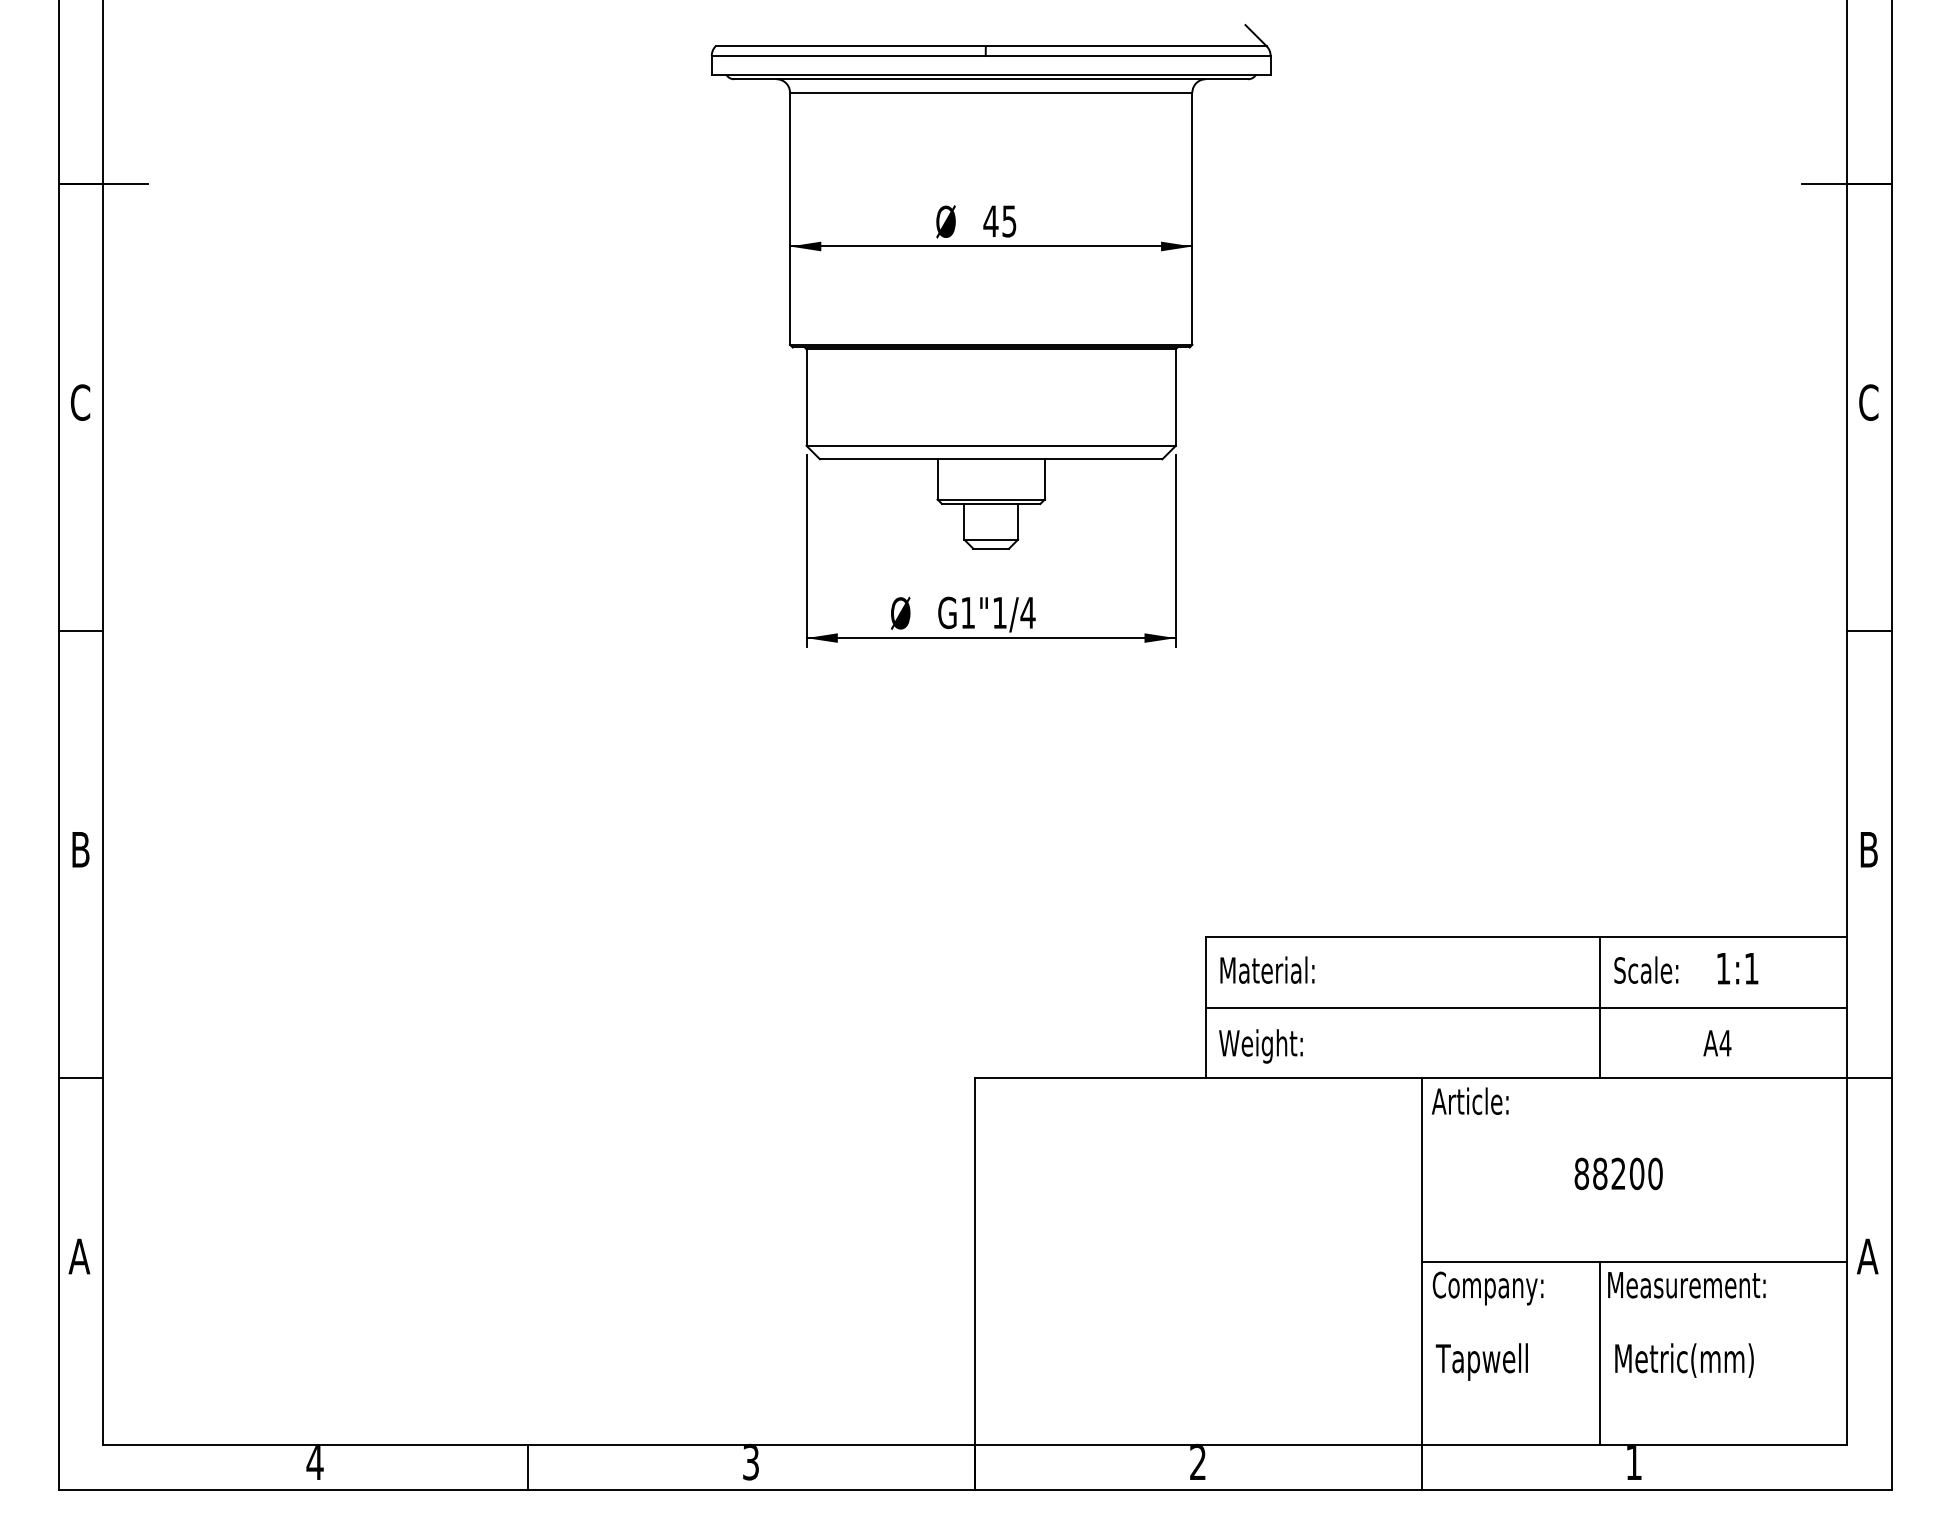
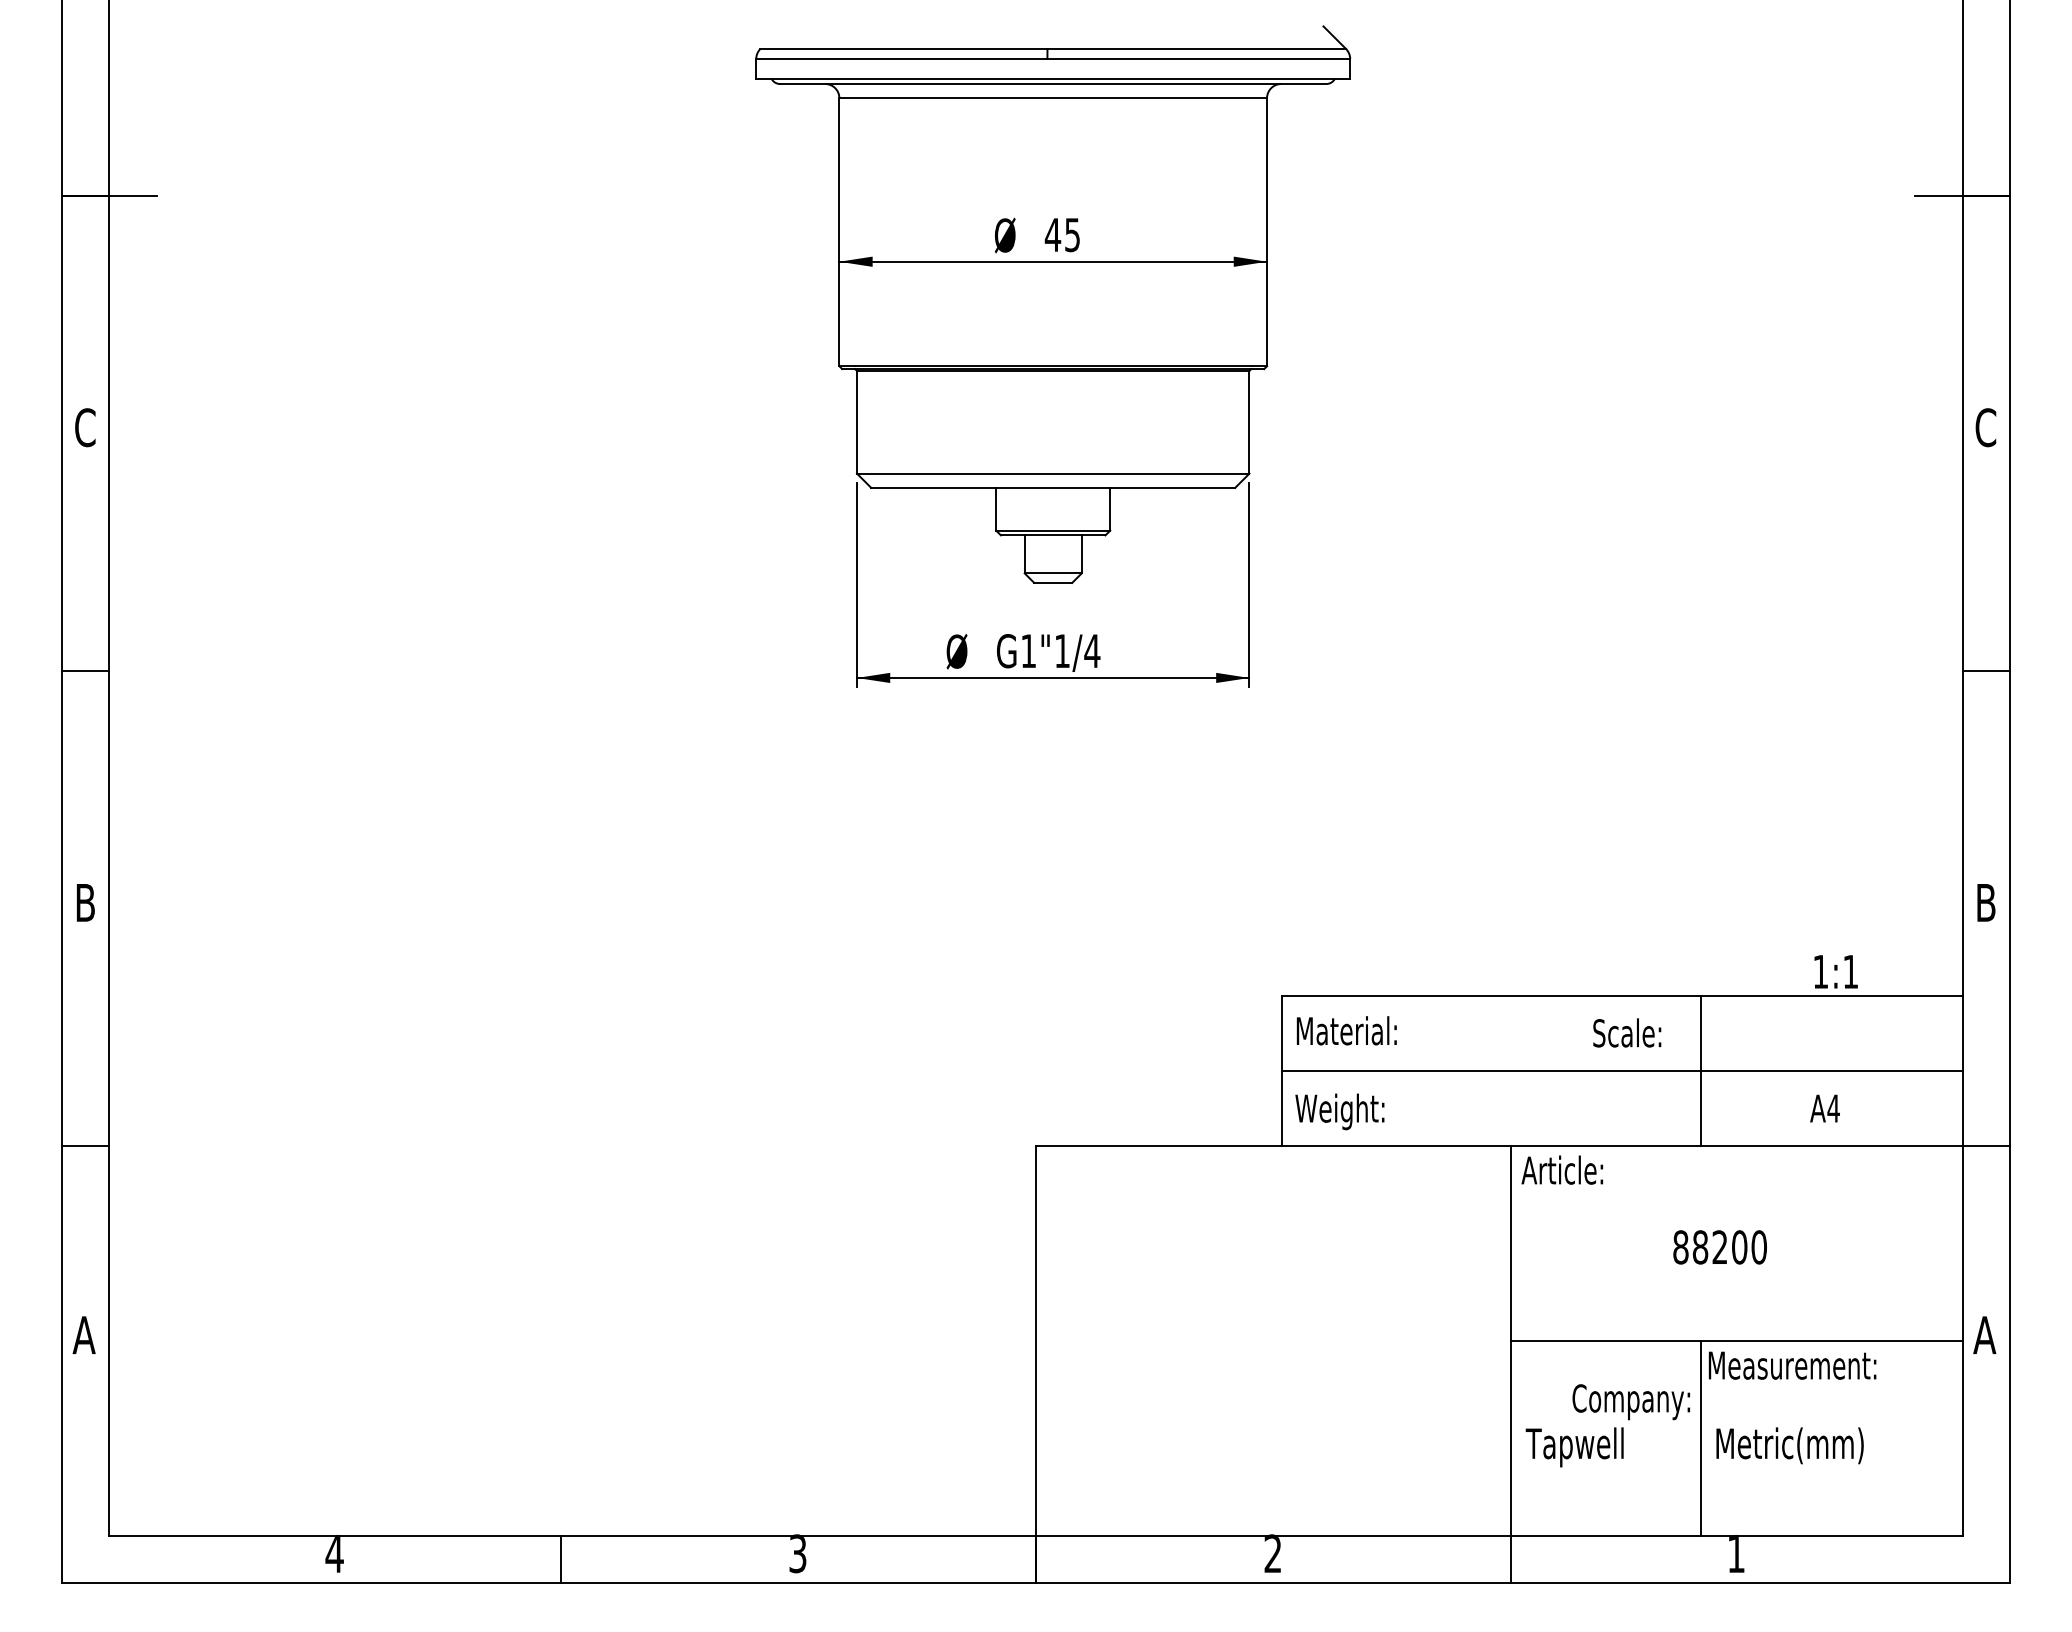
text: (1737, 968) -> (1835, 971), moved
text: (1646, 969) -> (1627, 1032), moved
text: (1487, 1288) -> (1630, 1402), moved

